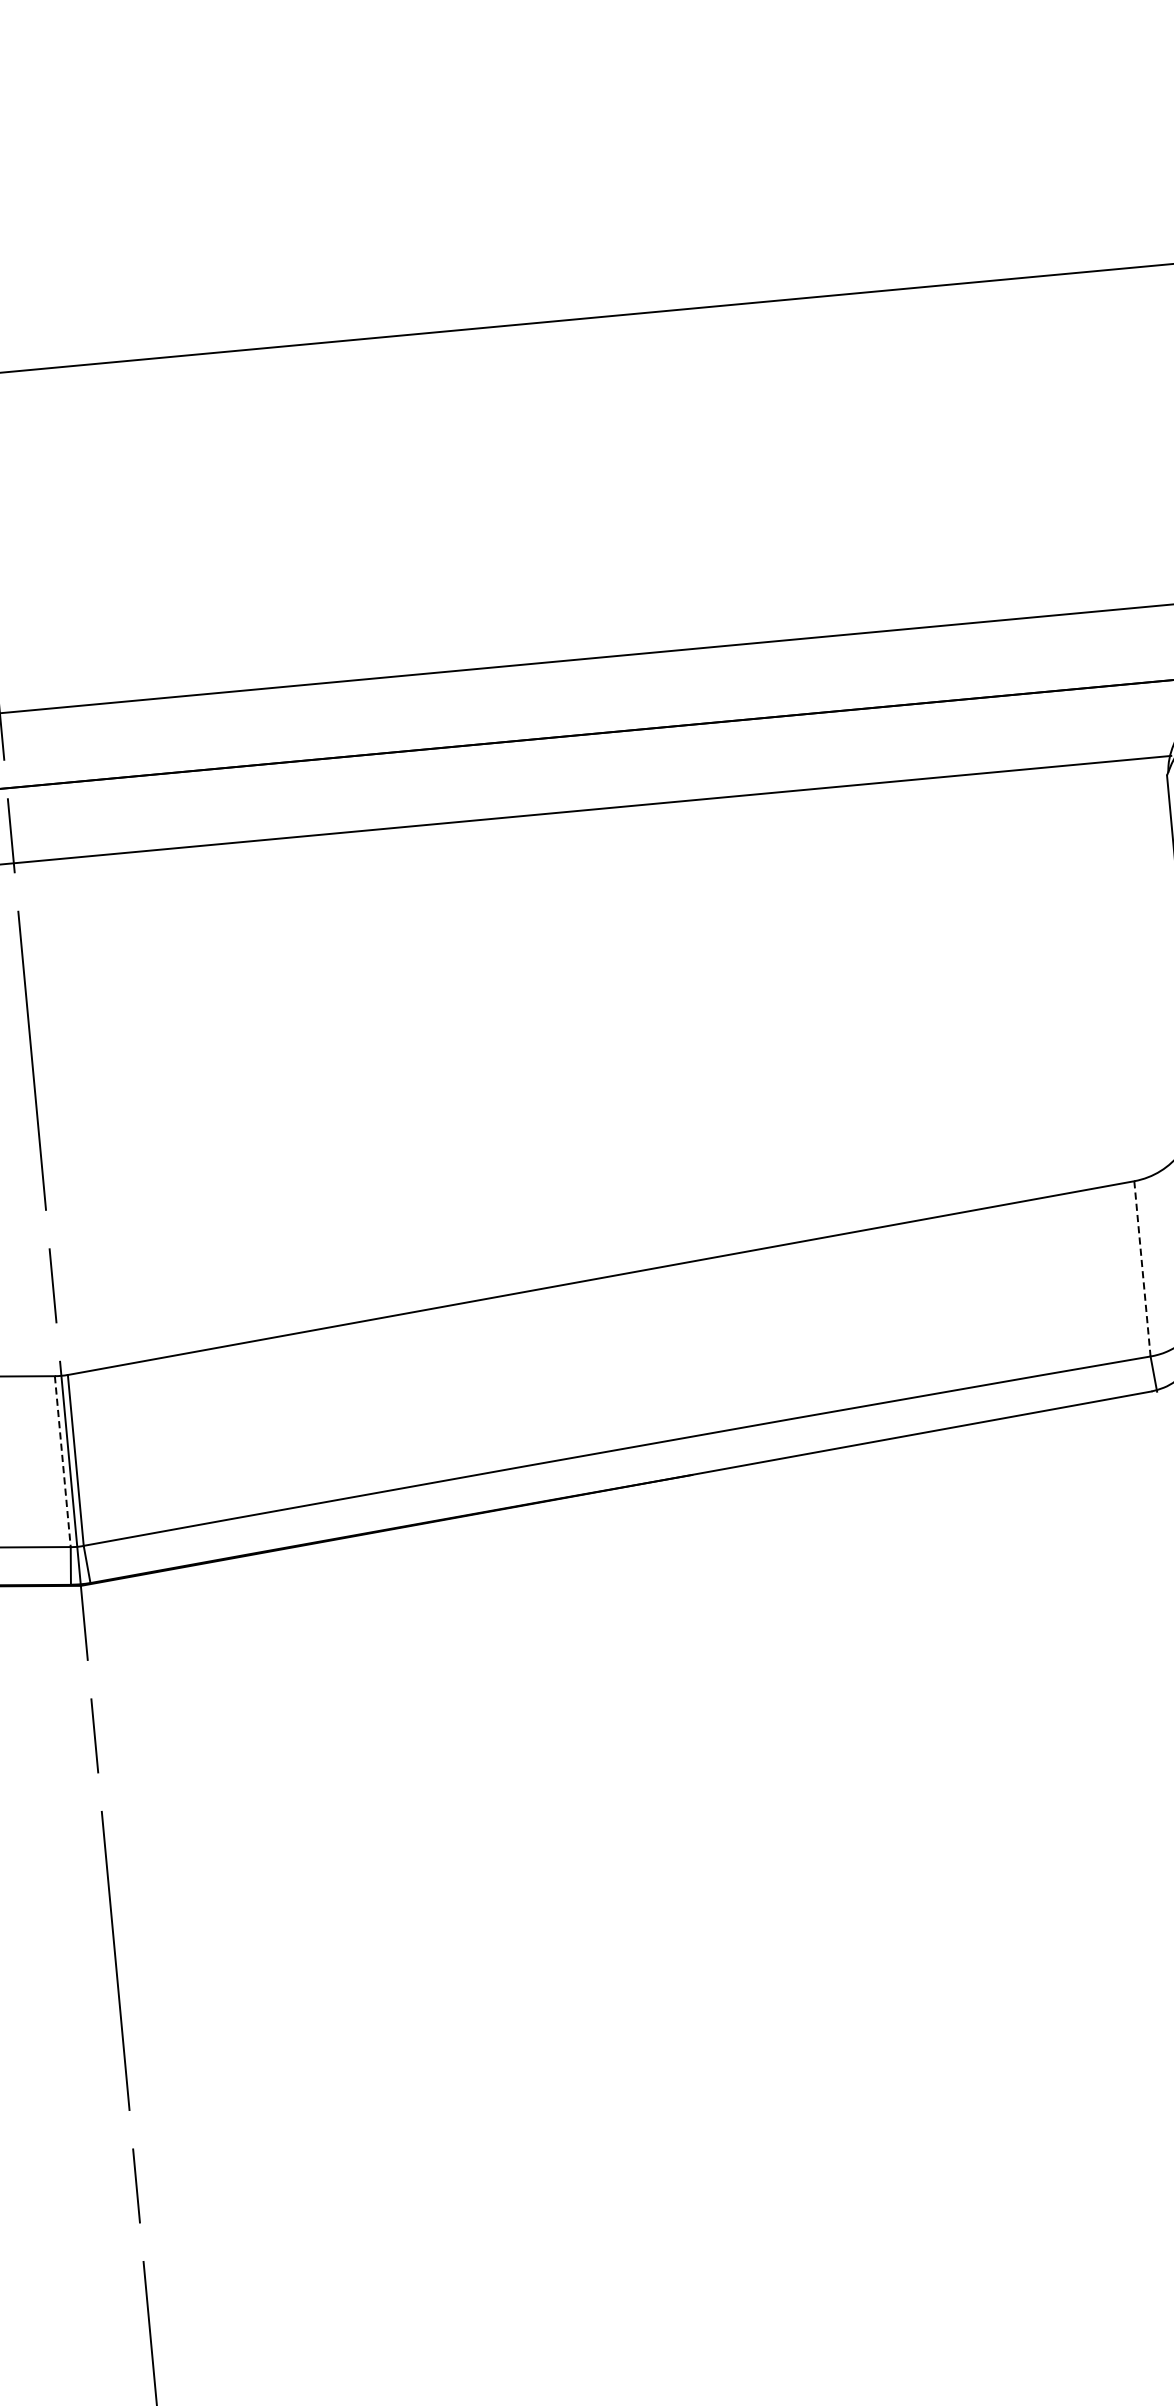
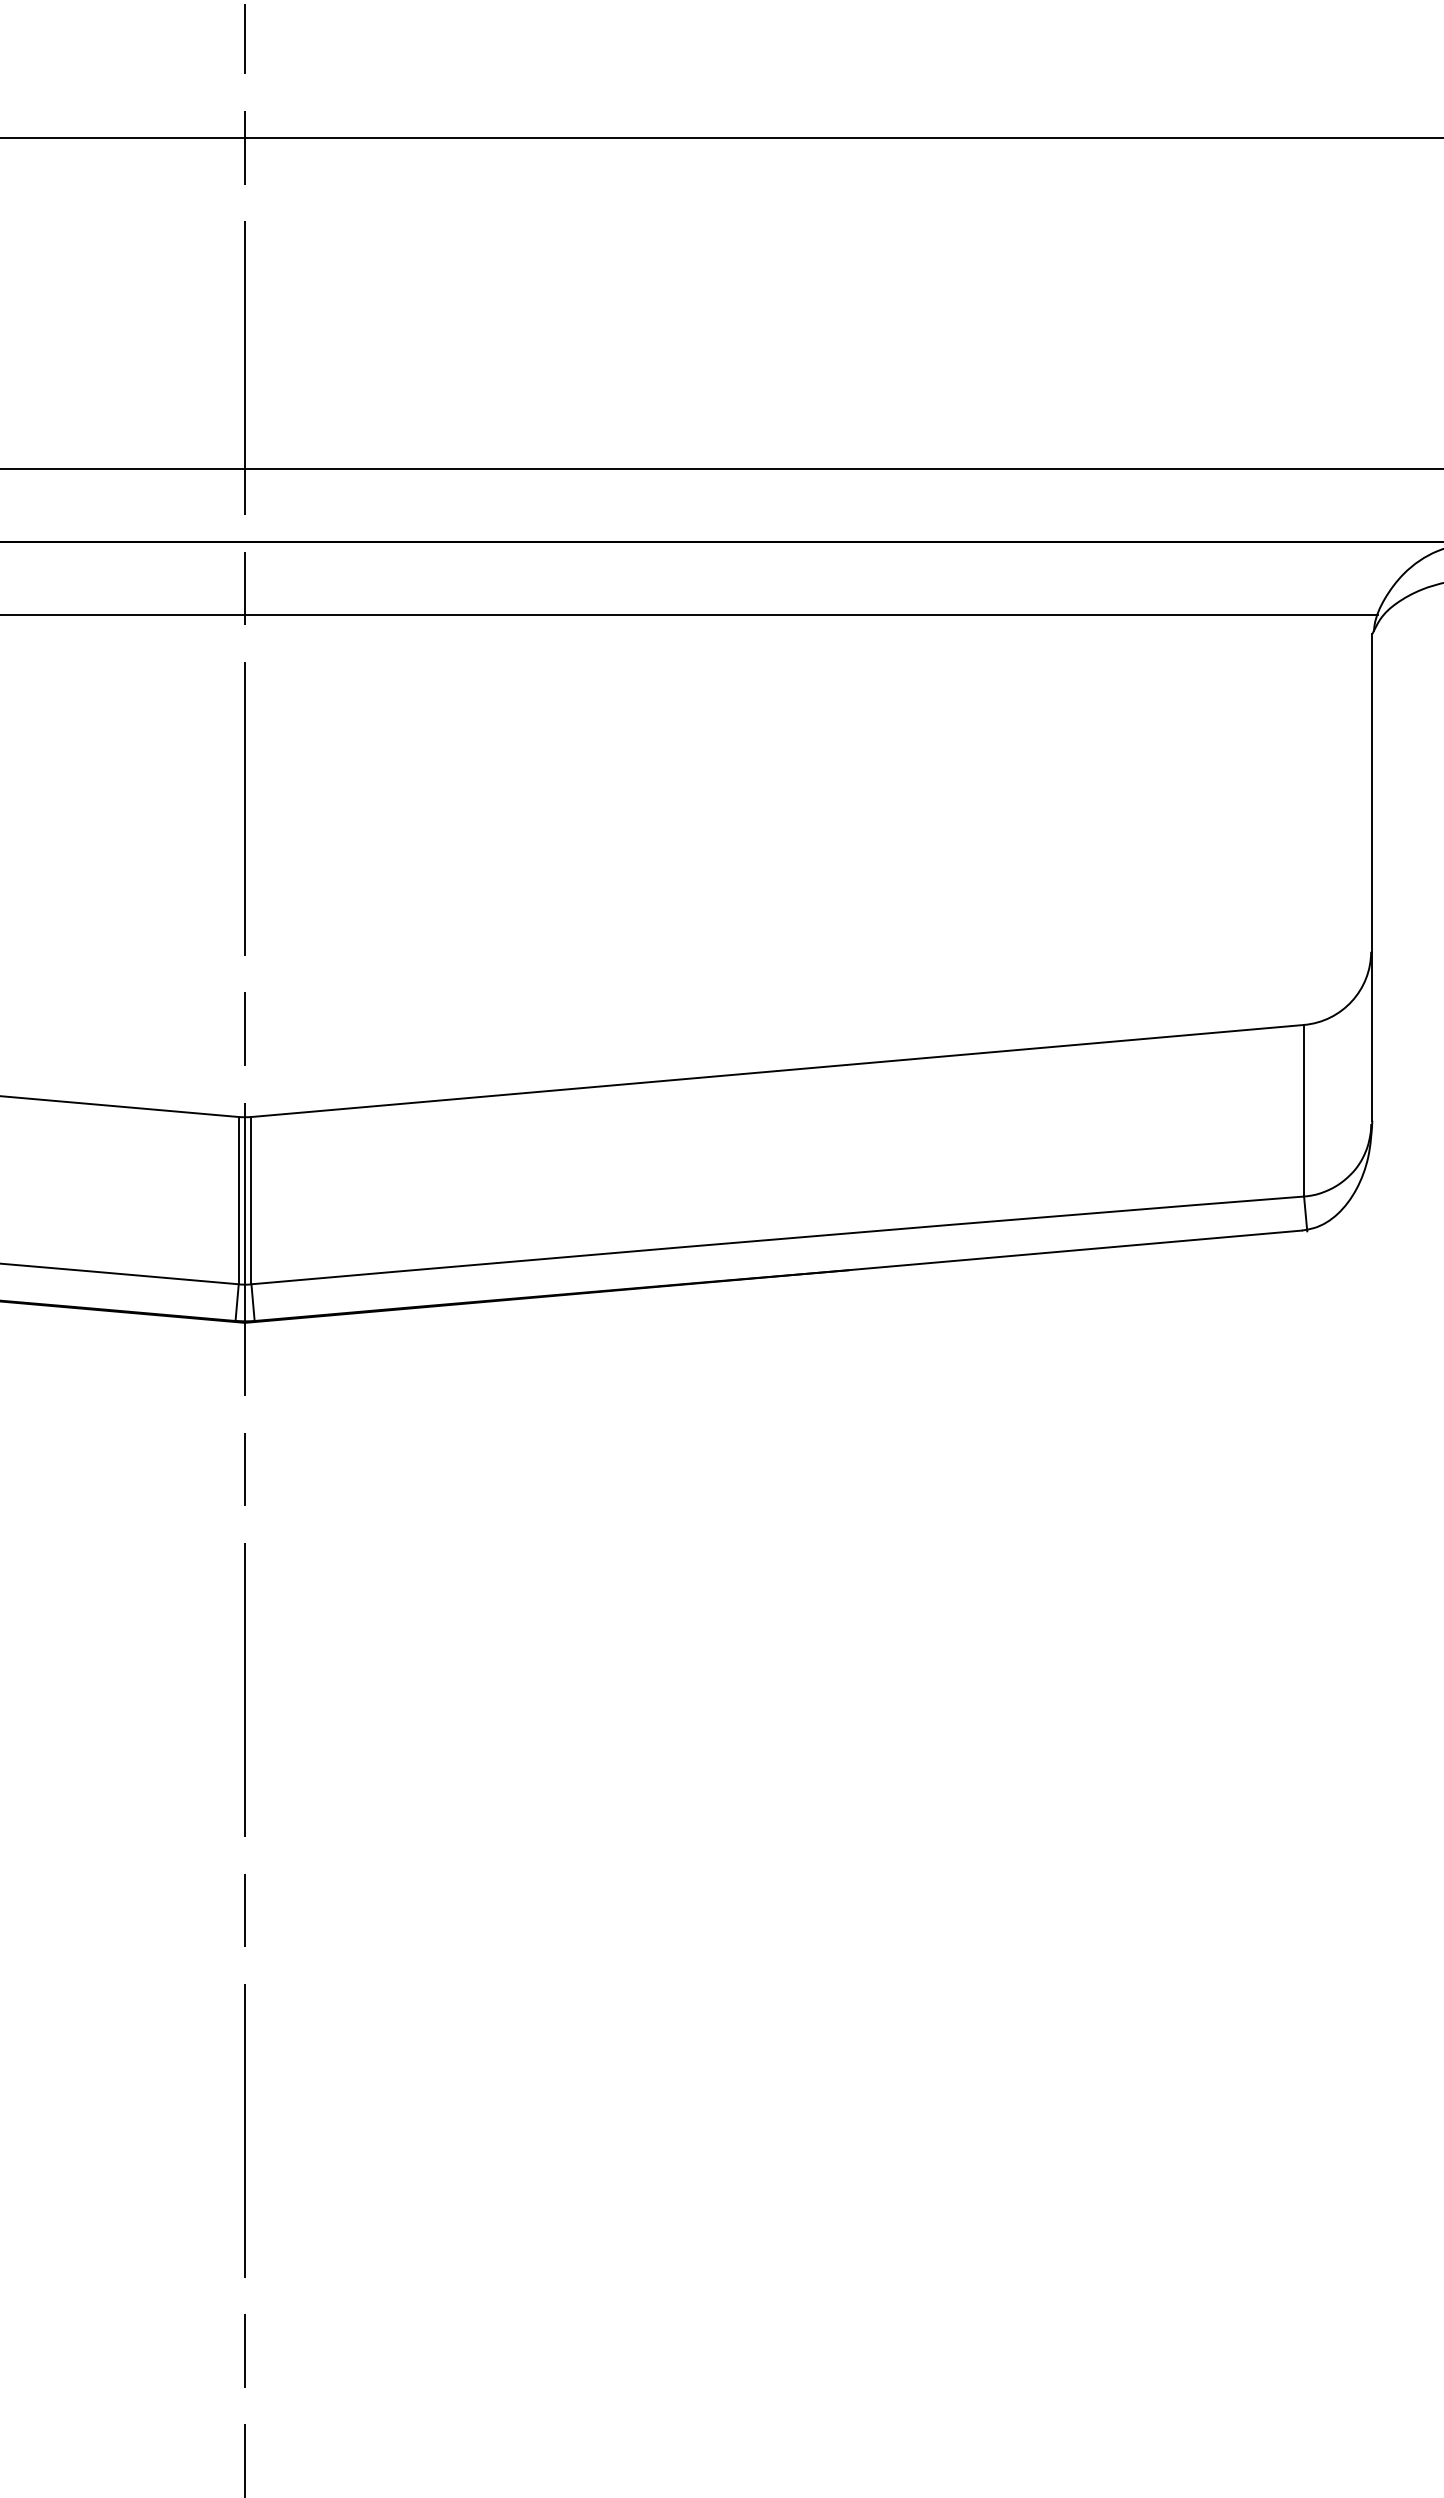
line: (1142, 1268) -> (1304, 1110), dashed -> solid
line: (62, 1461) -> (238, 1200), dashed -> solid

